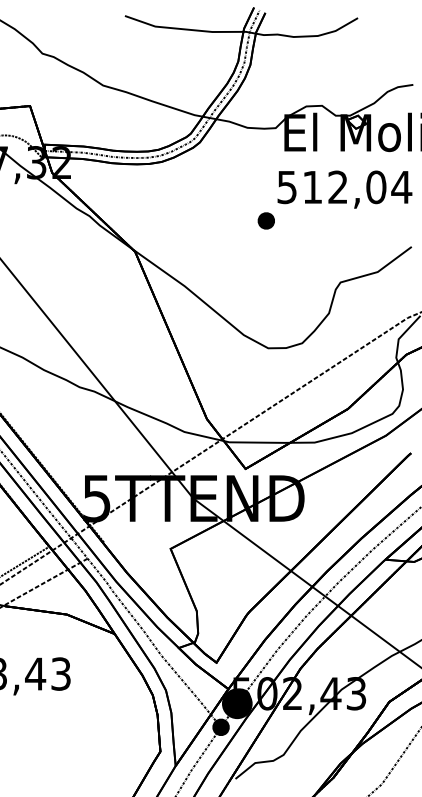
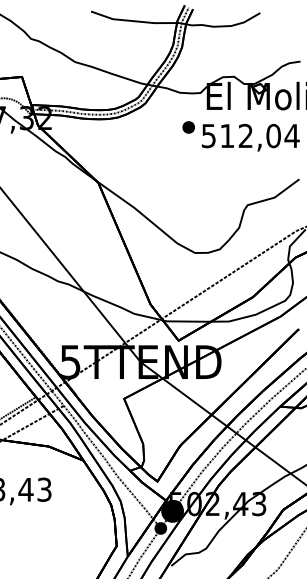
part: (266, 220) -> (188, 127), moved

